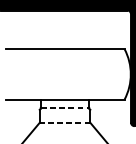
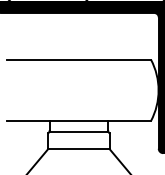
line: (64, 108) -> (78, 131), dashed -> solid
line: (64, 123) -> (78, 149), dashed -> solid

